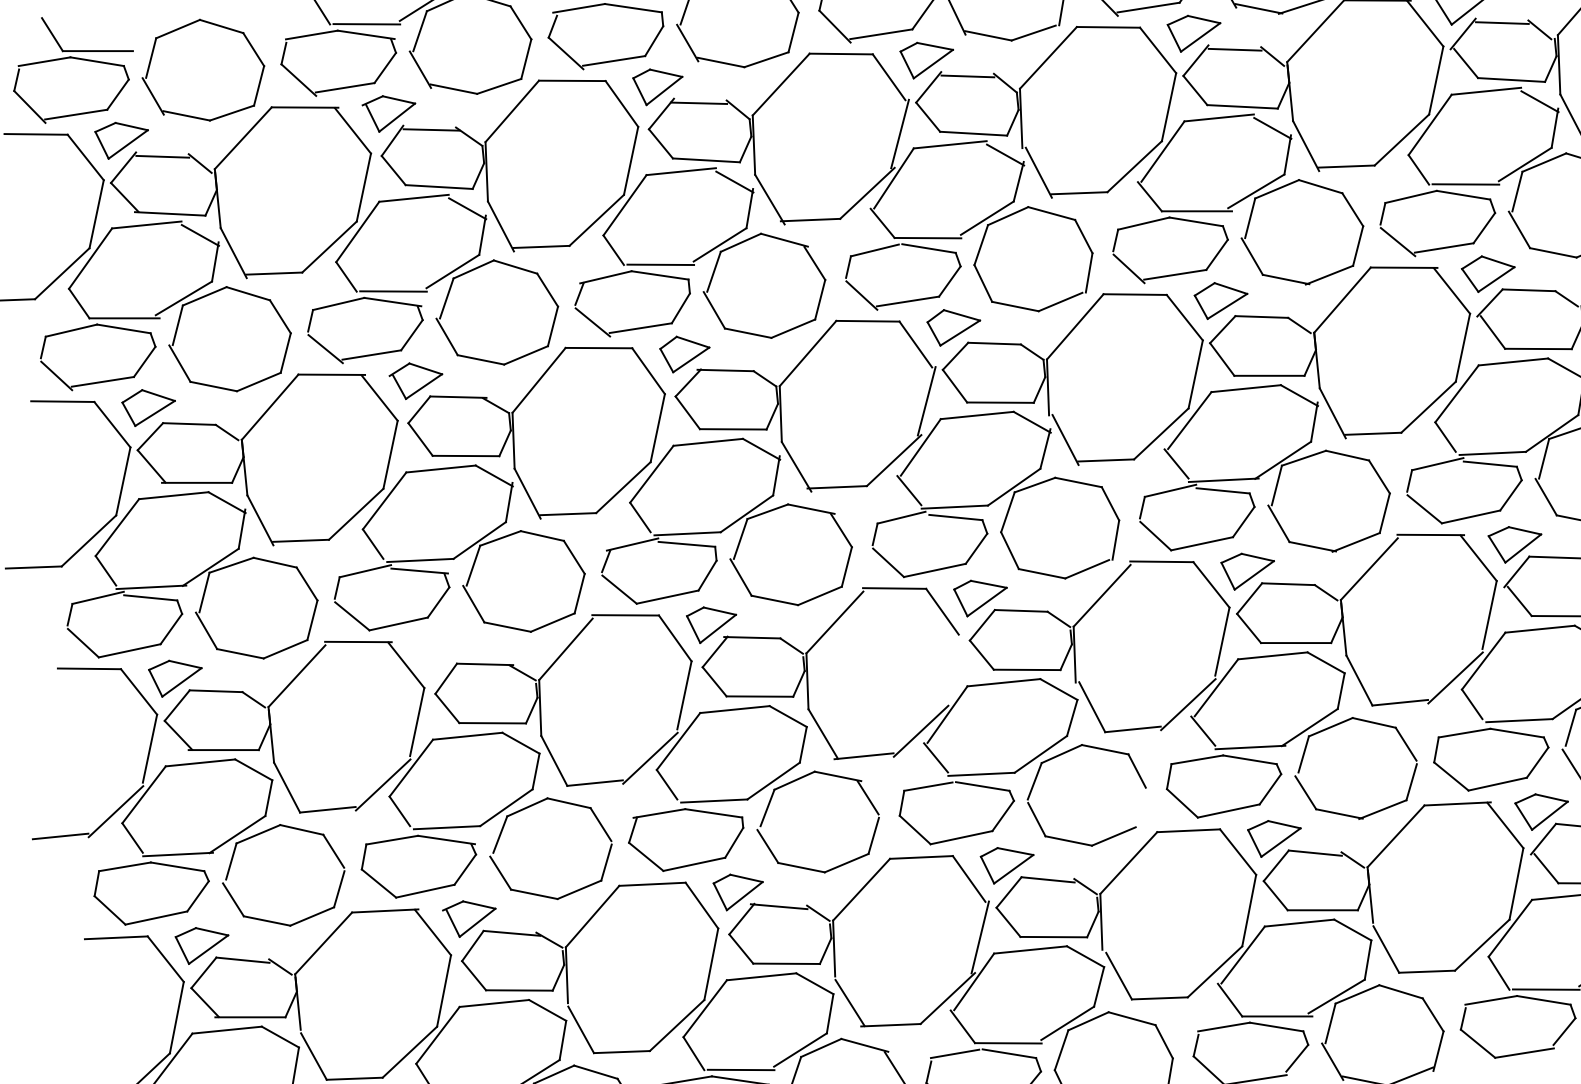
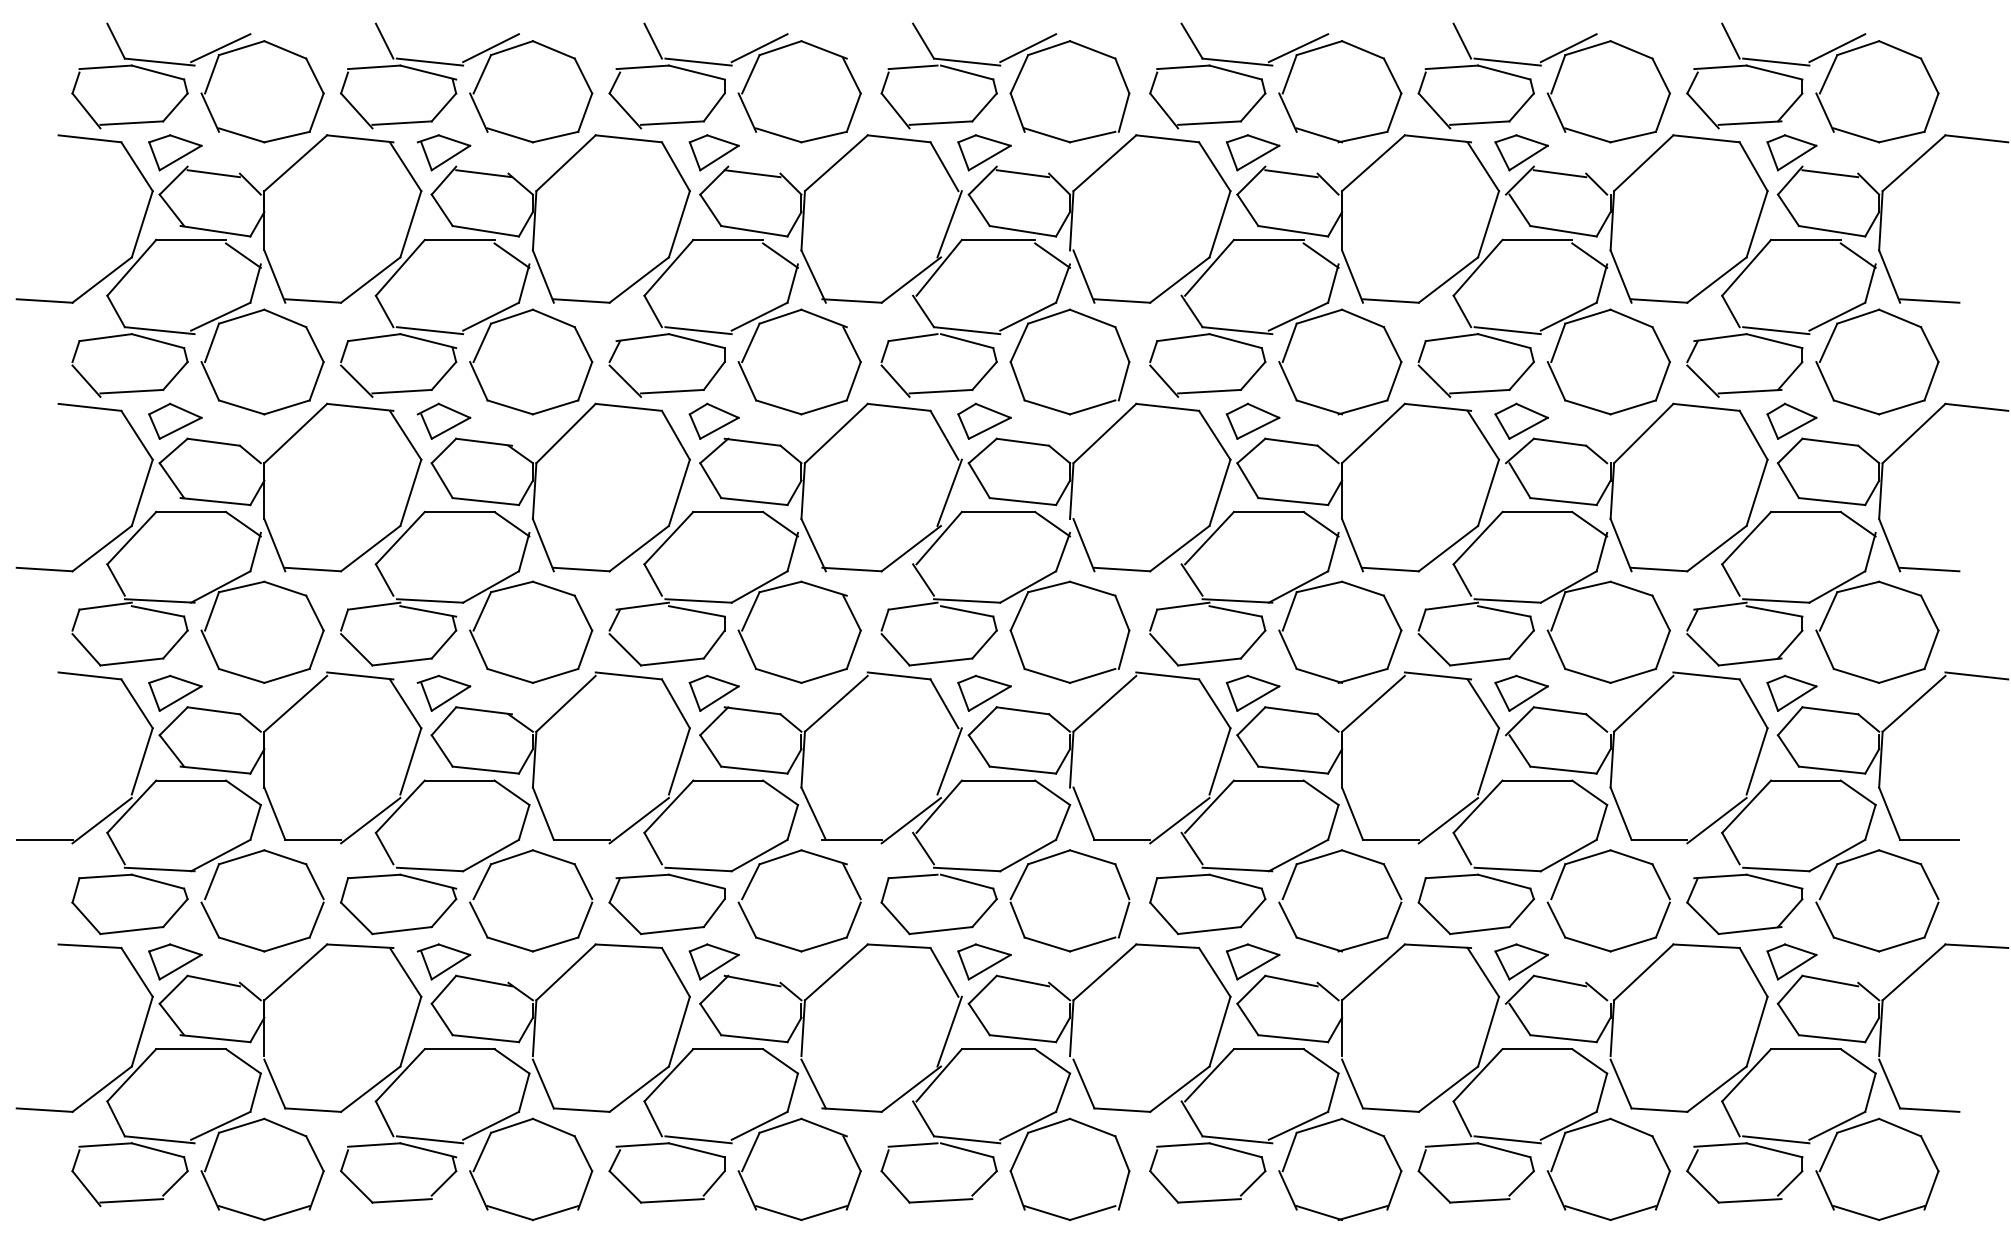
line: (157, 31) -> (220, 48), added
part: (442, 650) -> (443, 692), added
line: (953, 668) -> (949, 761), added
line: (1142, 808) -> (1123, 919), added

